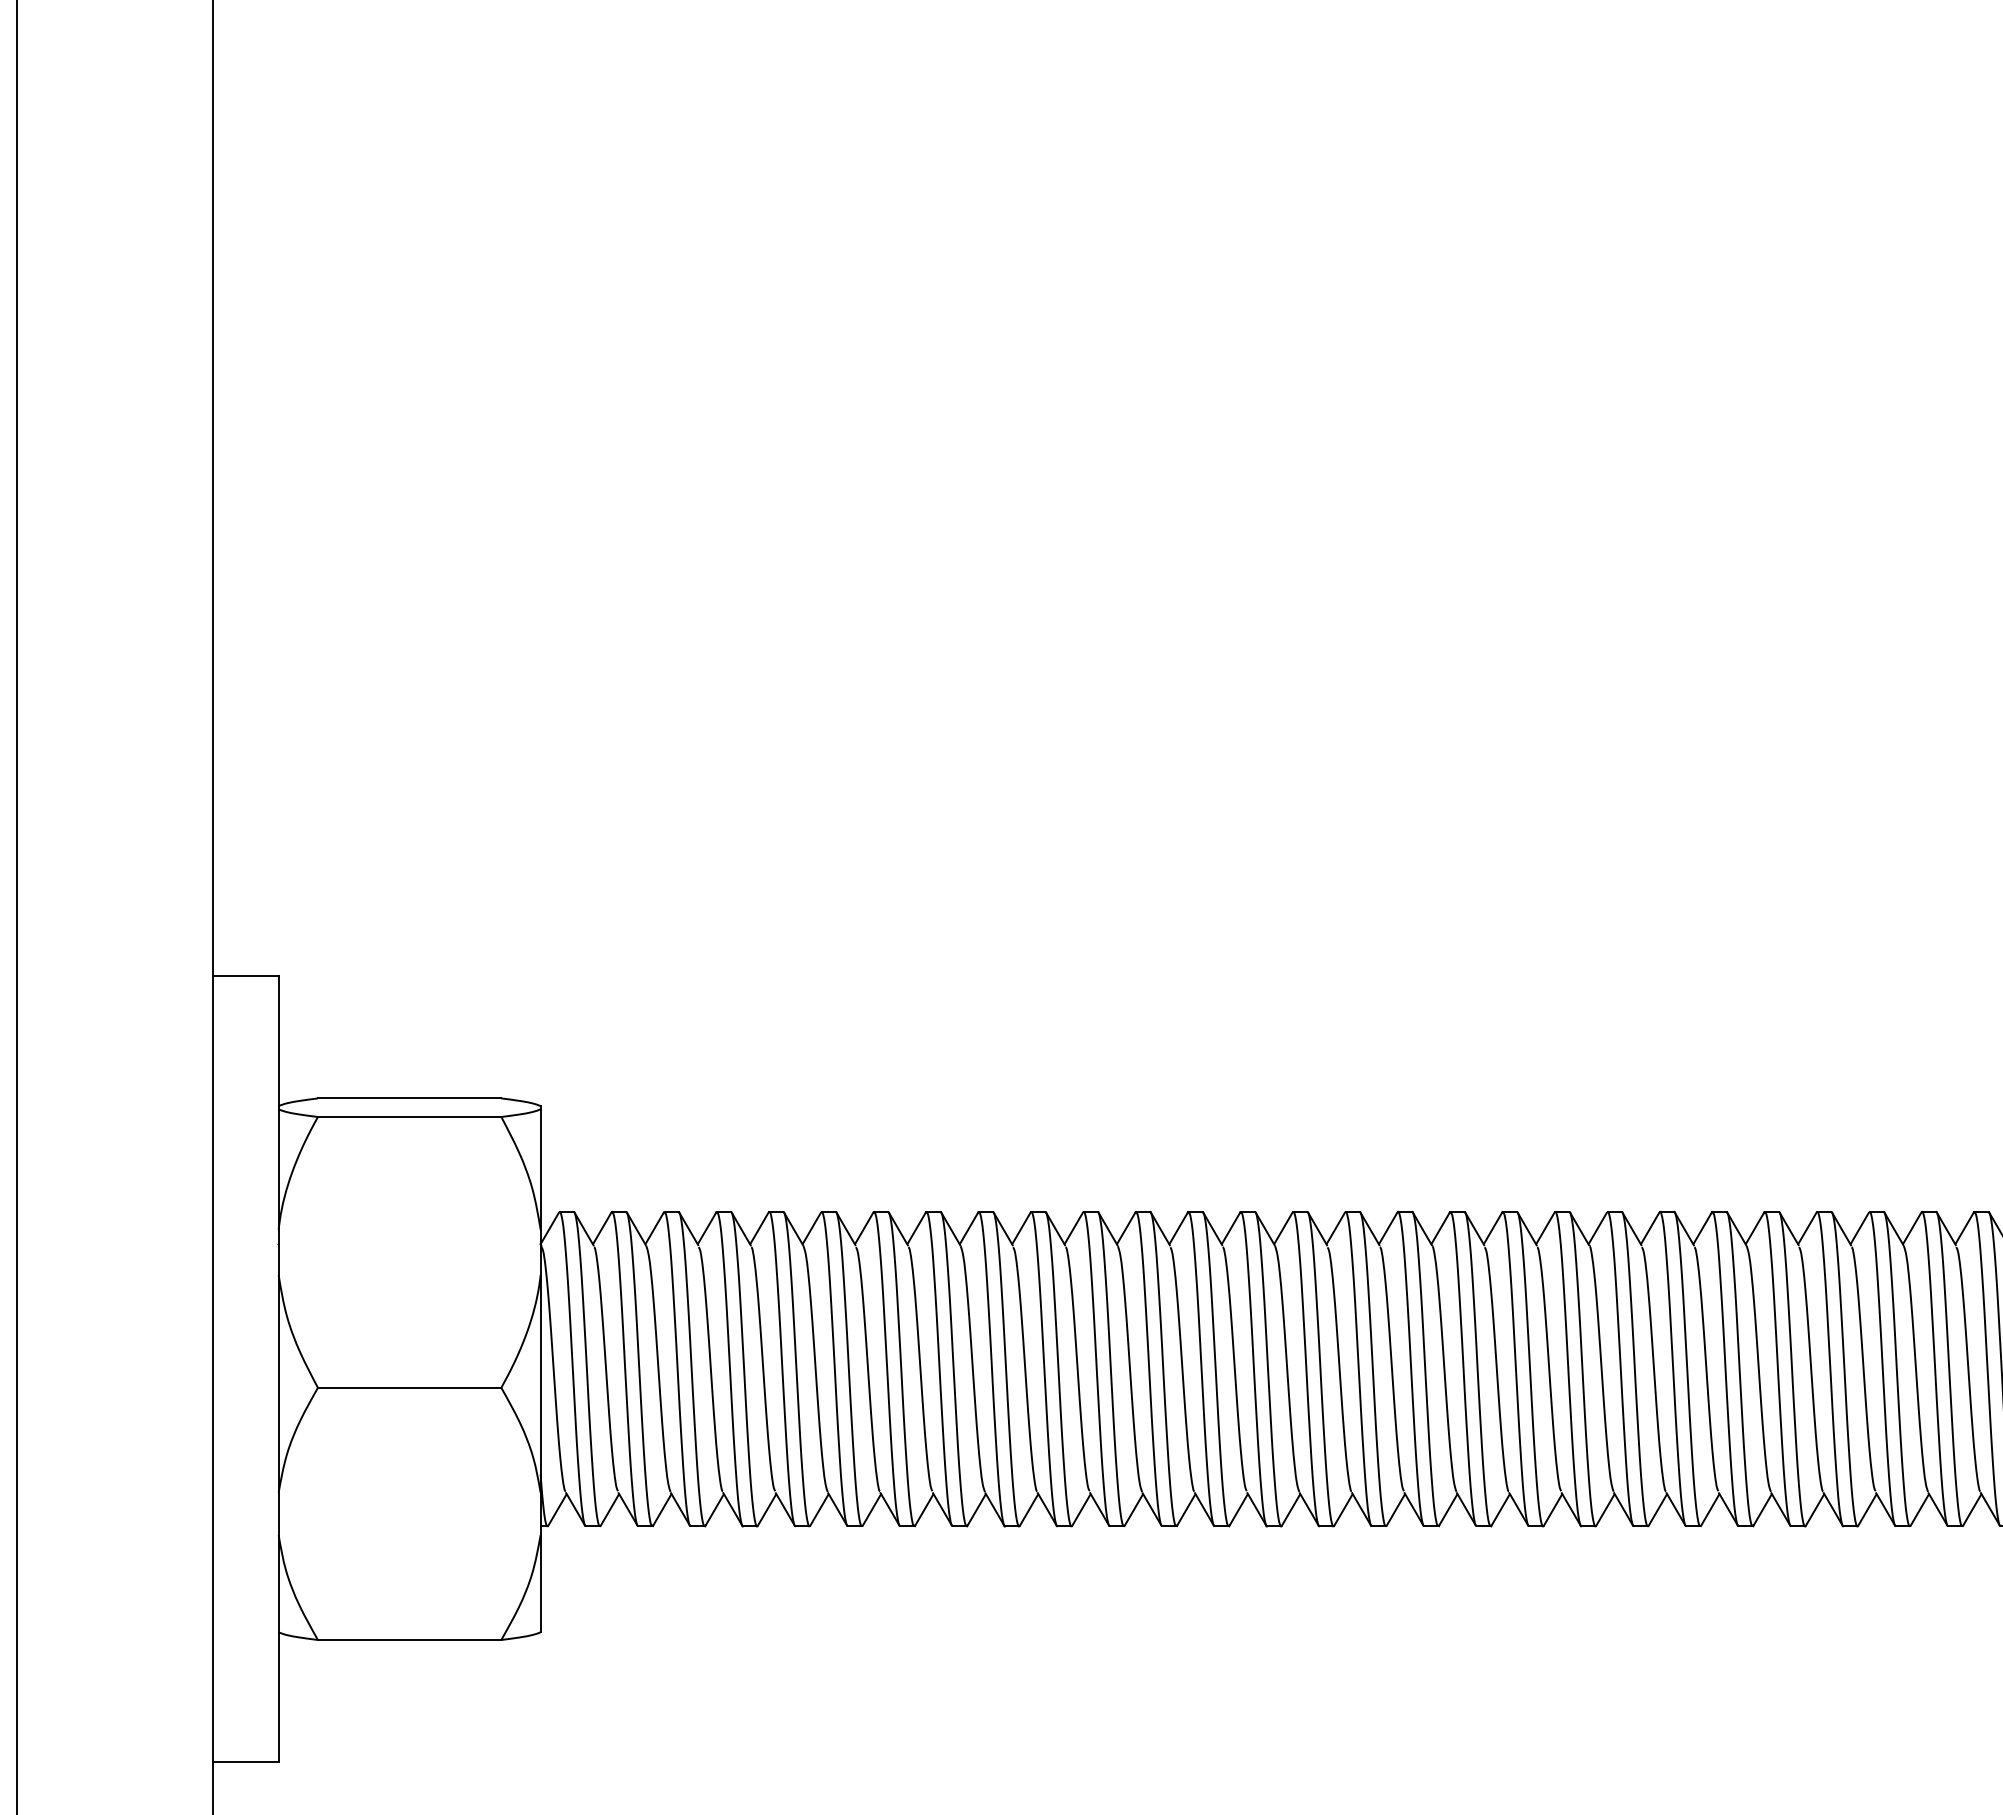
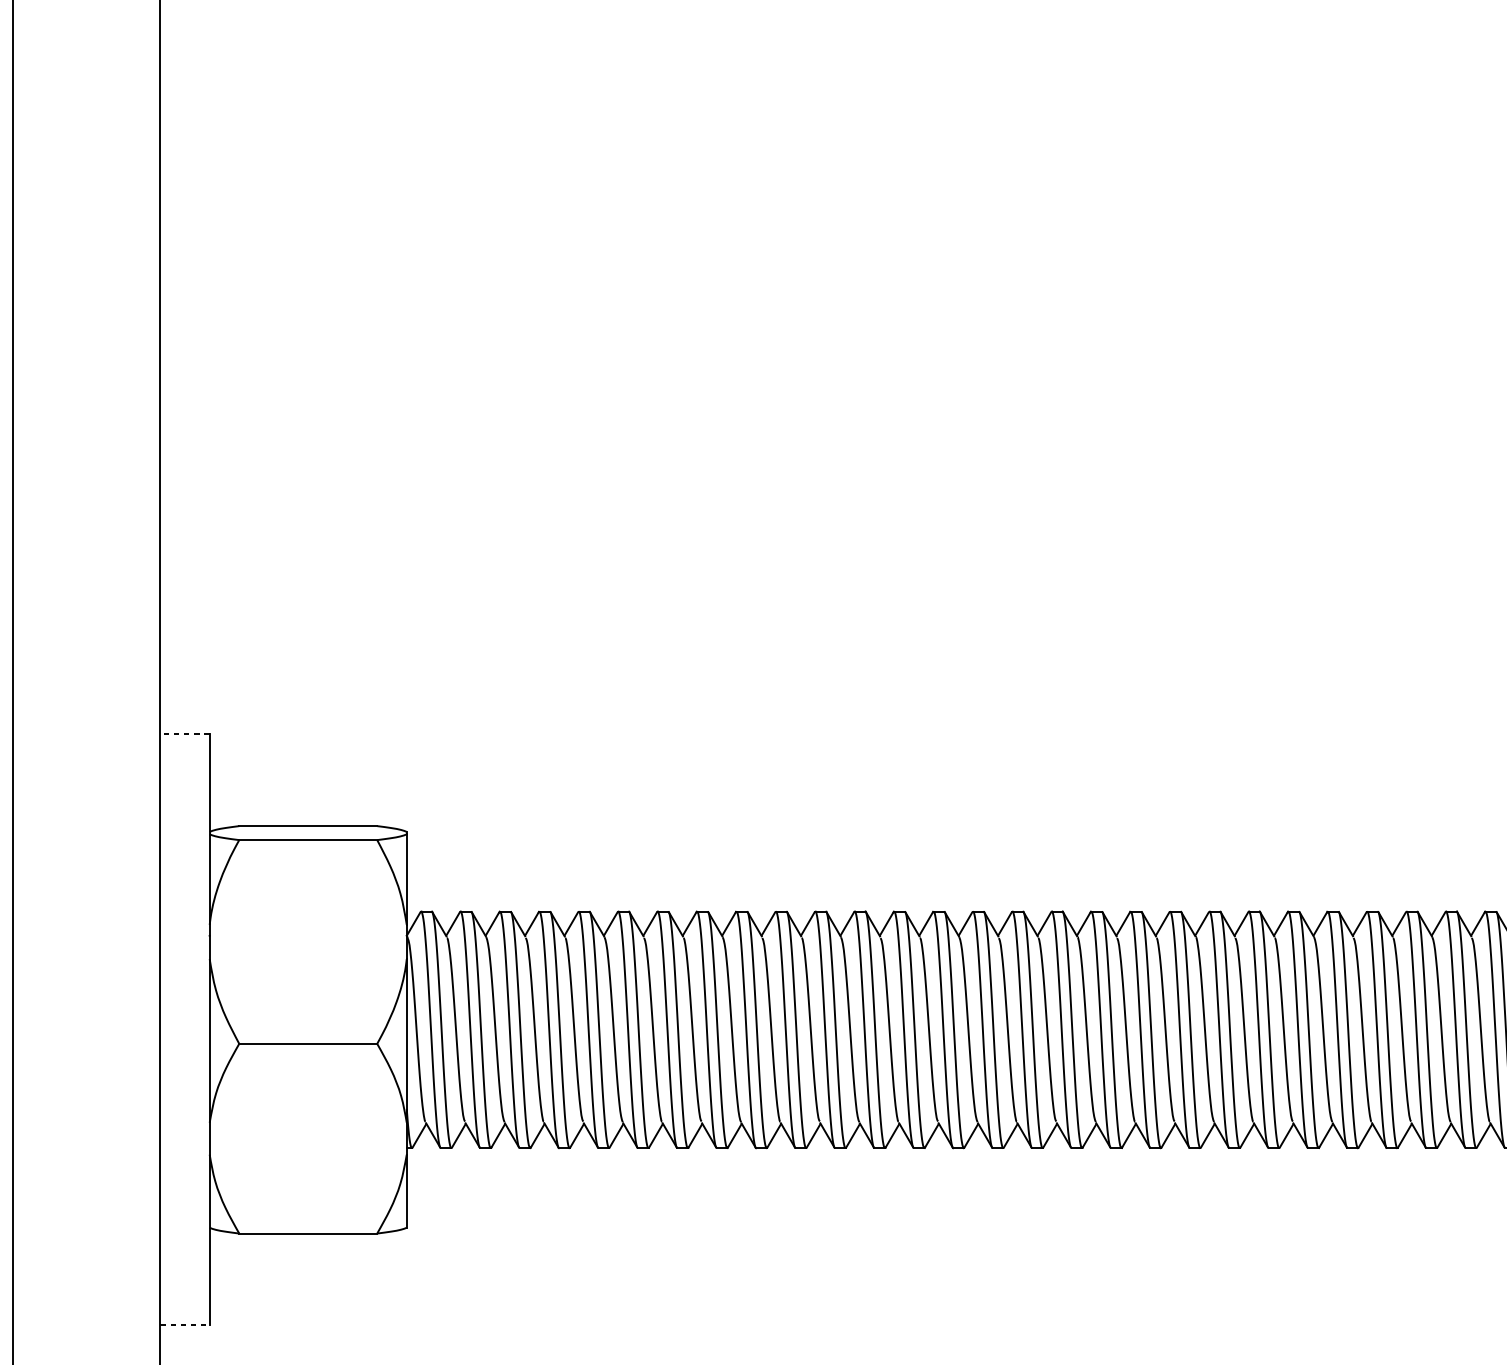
line: (245, 976) -> (184, 734), solid -> dashed
line: (245, 1762) -> (184, 1325), solid -> dashed

